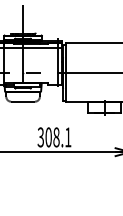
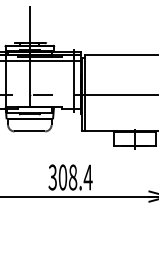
text: (67, 137) -> (87, 177), 308.1 -> 308.4

